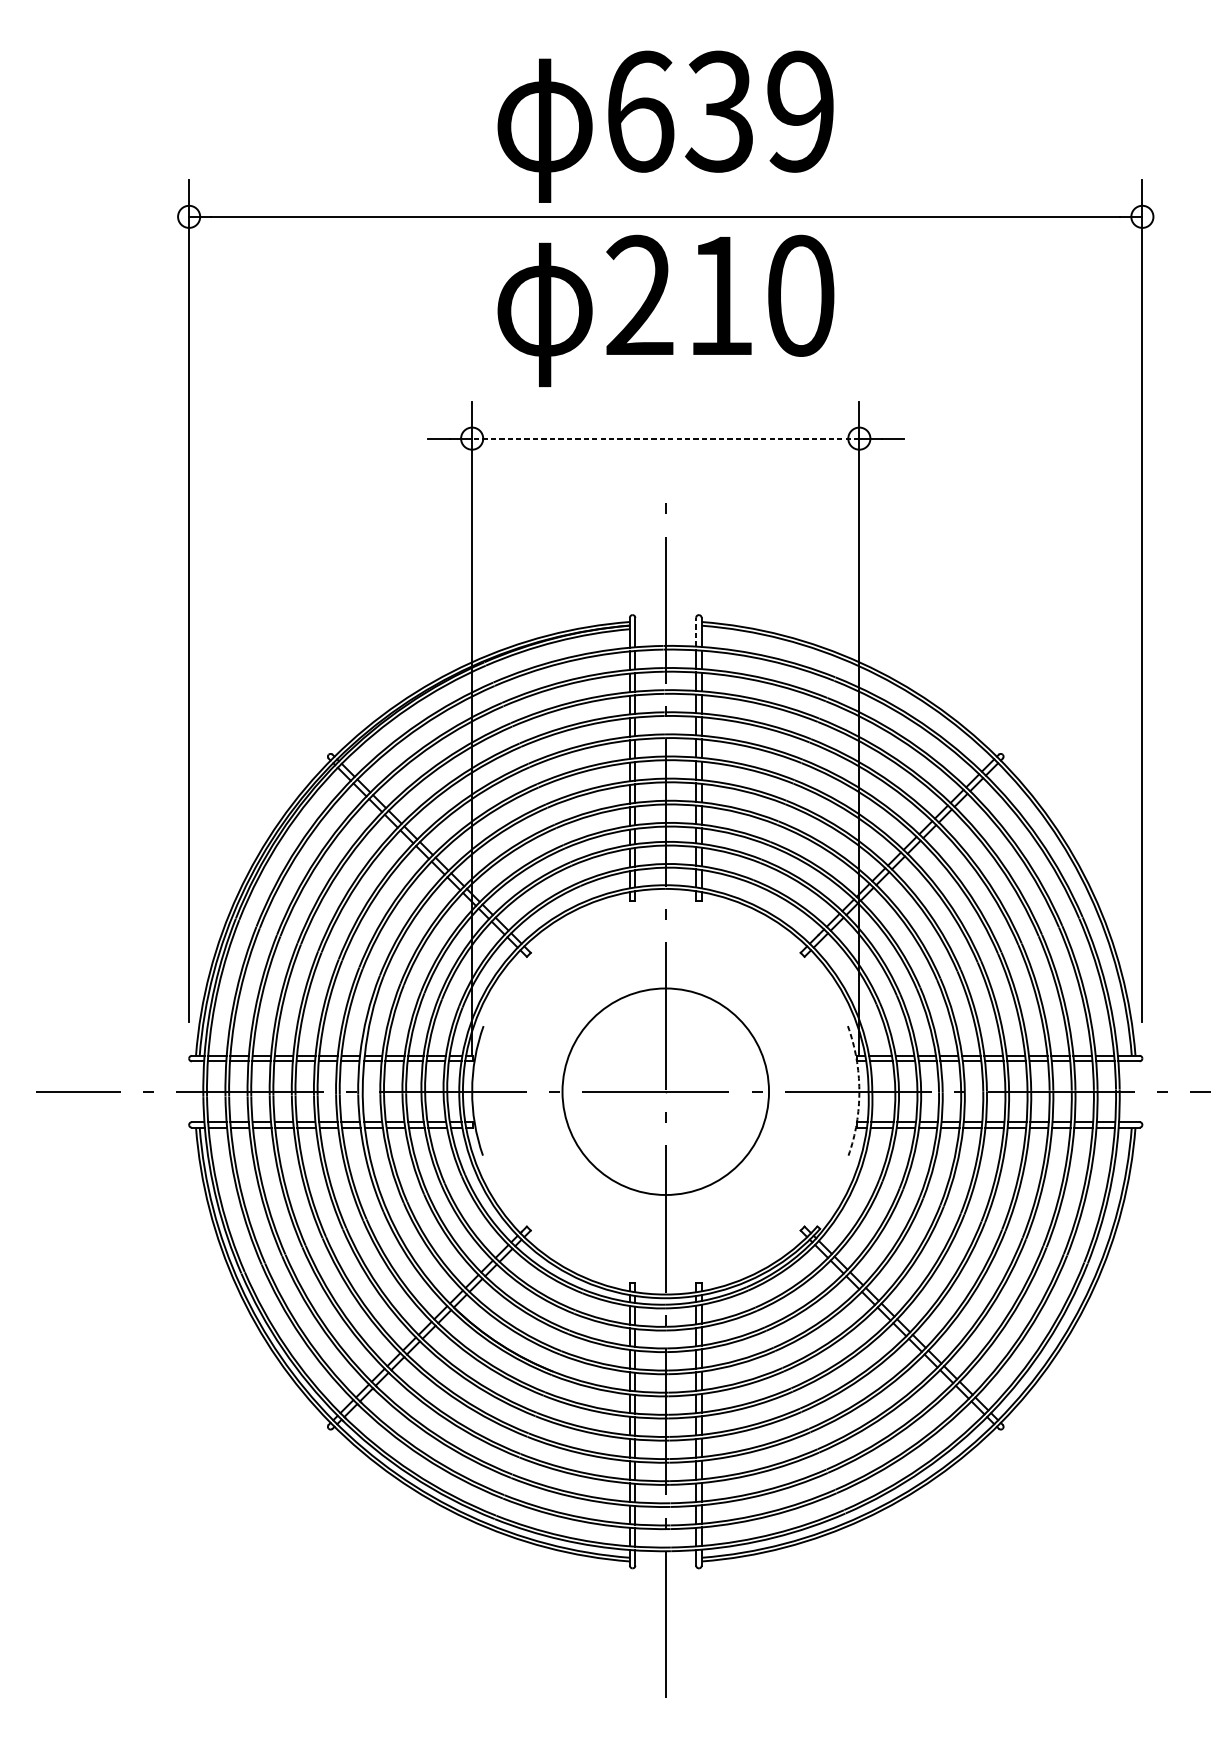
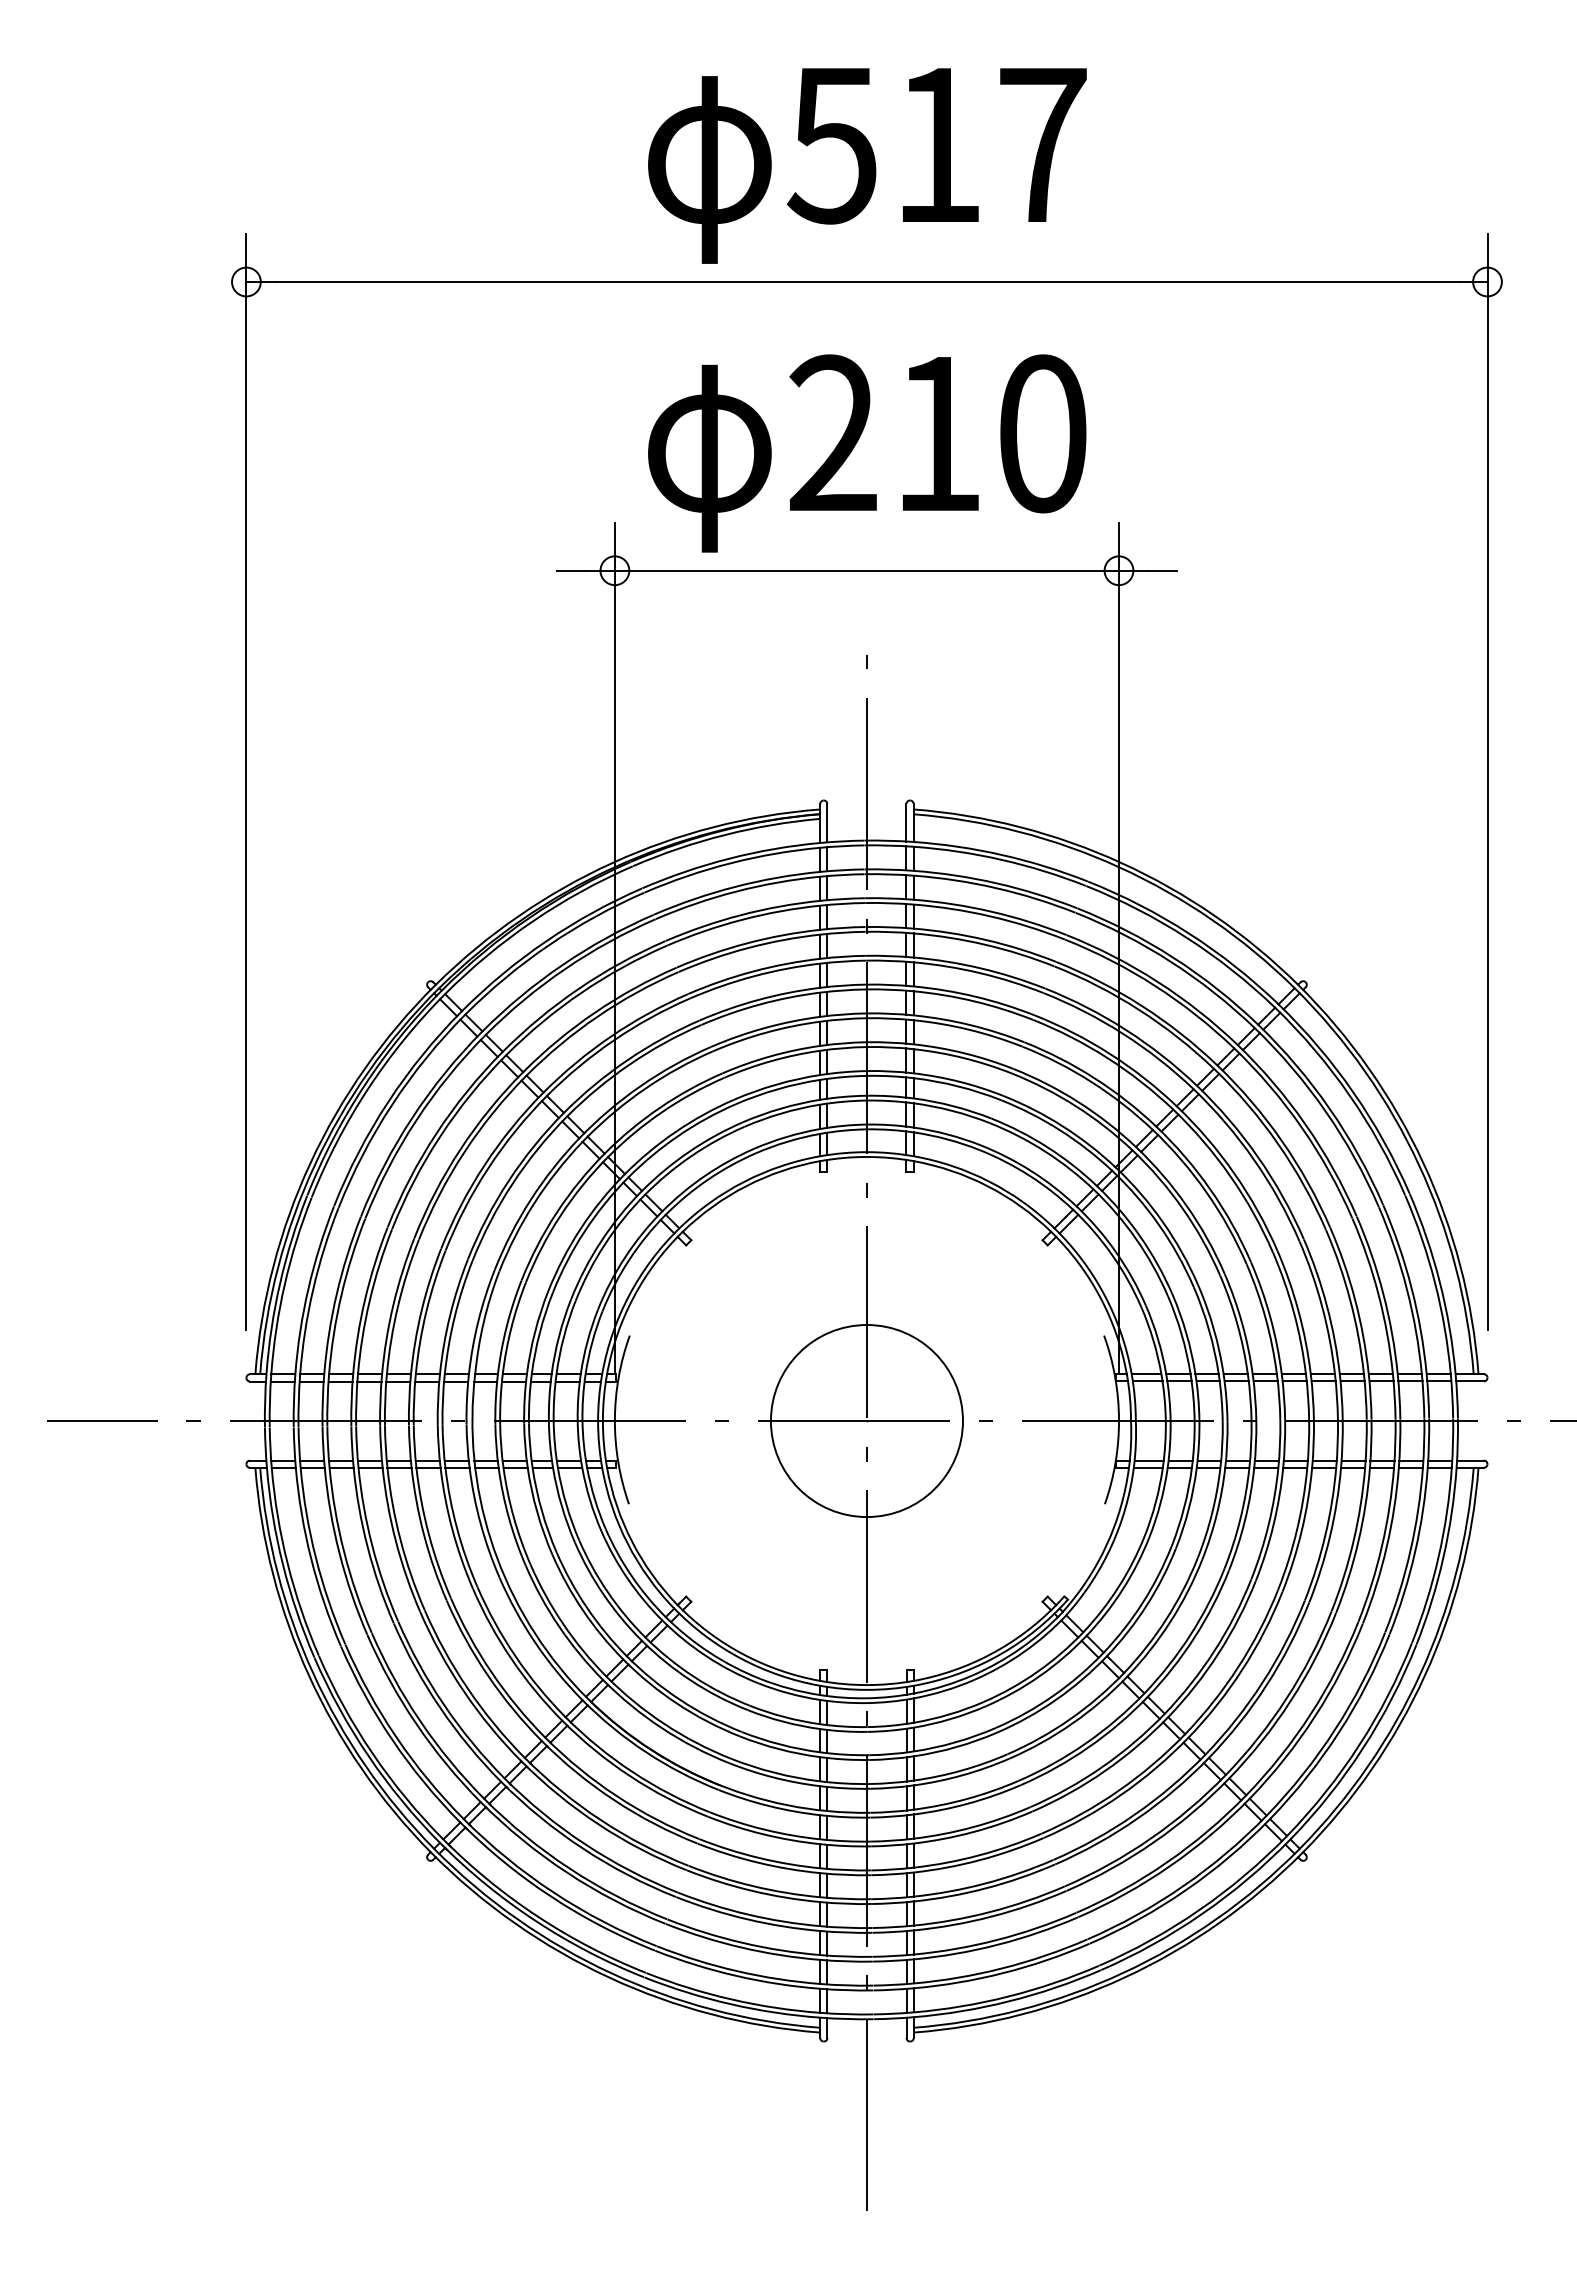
text: (719, 111) -> (936, 144), 639 -> 517
text: (666, 310) -> (867, 453), moved
line: (665, 438) -> (866, 570), dashed -> solid
line: (696, 632) -> (906, 822), dashed -> solid
arc: (859, 1090) -> (1119, 1419), dashed -> solid
circle: (665, 1092) -> (866, 1421), size x0.71

